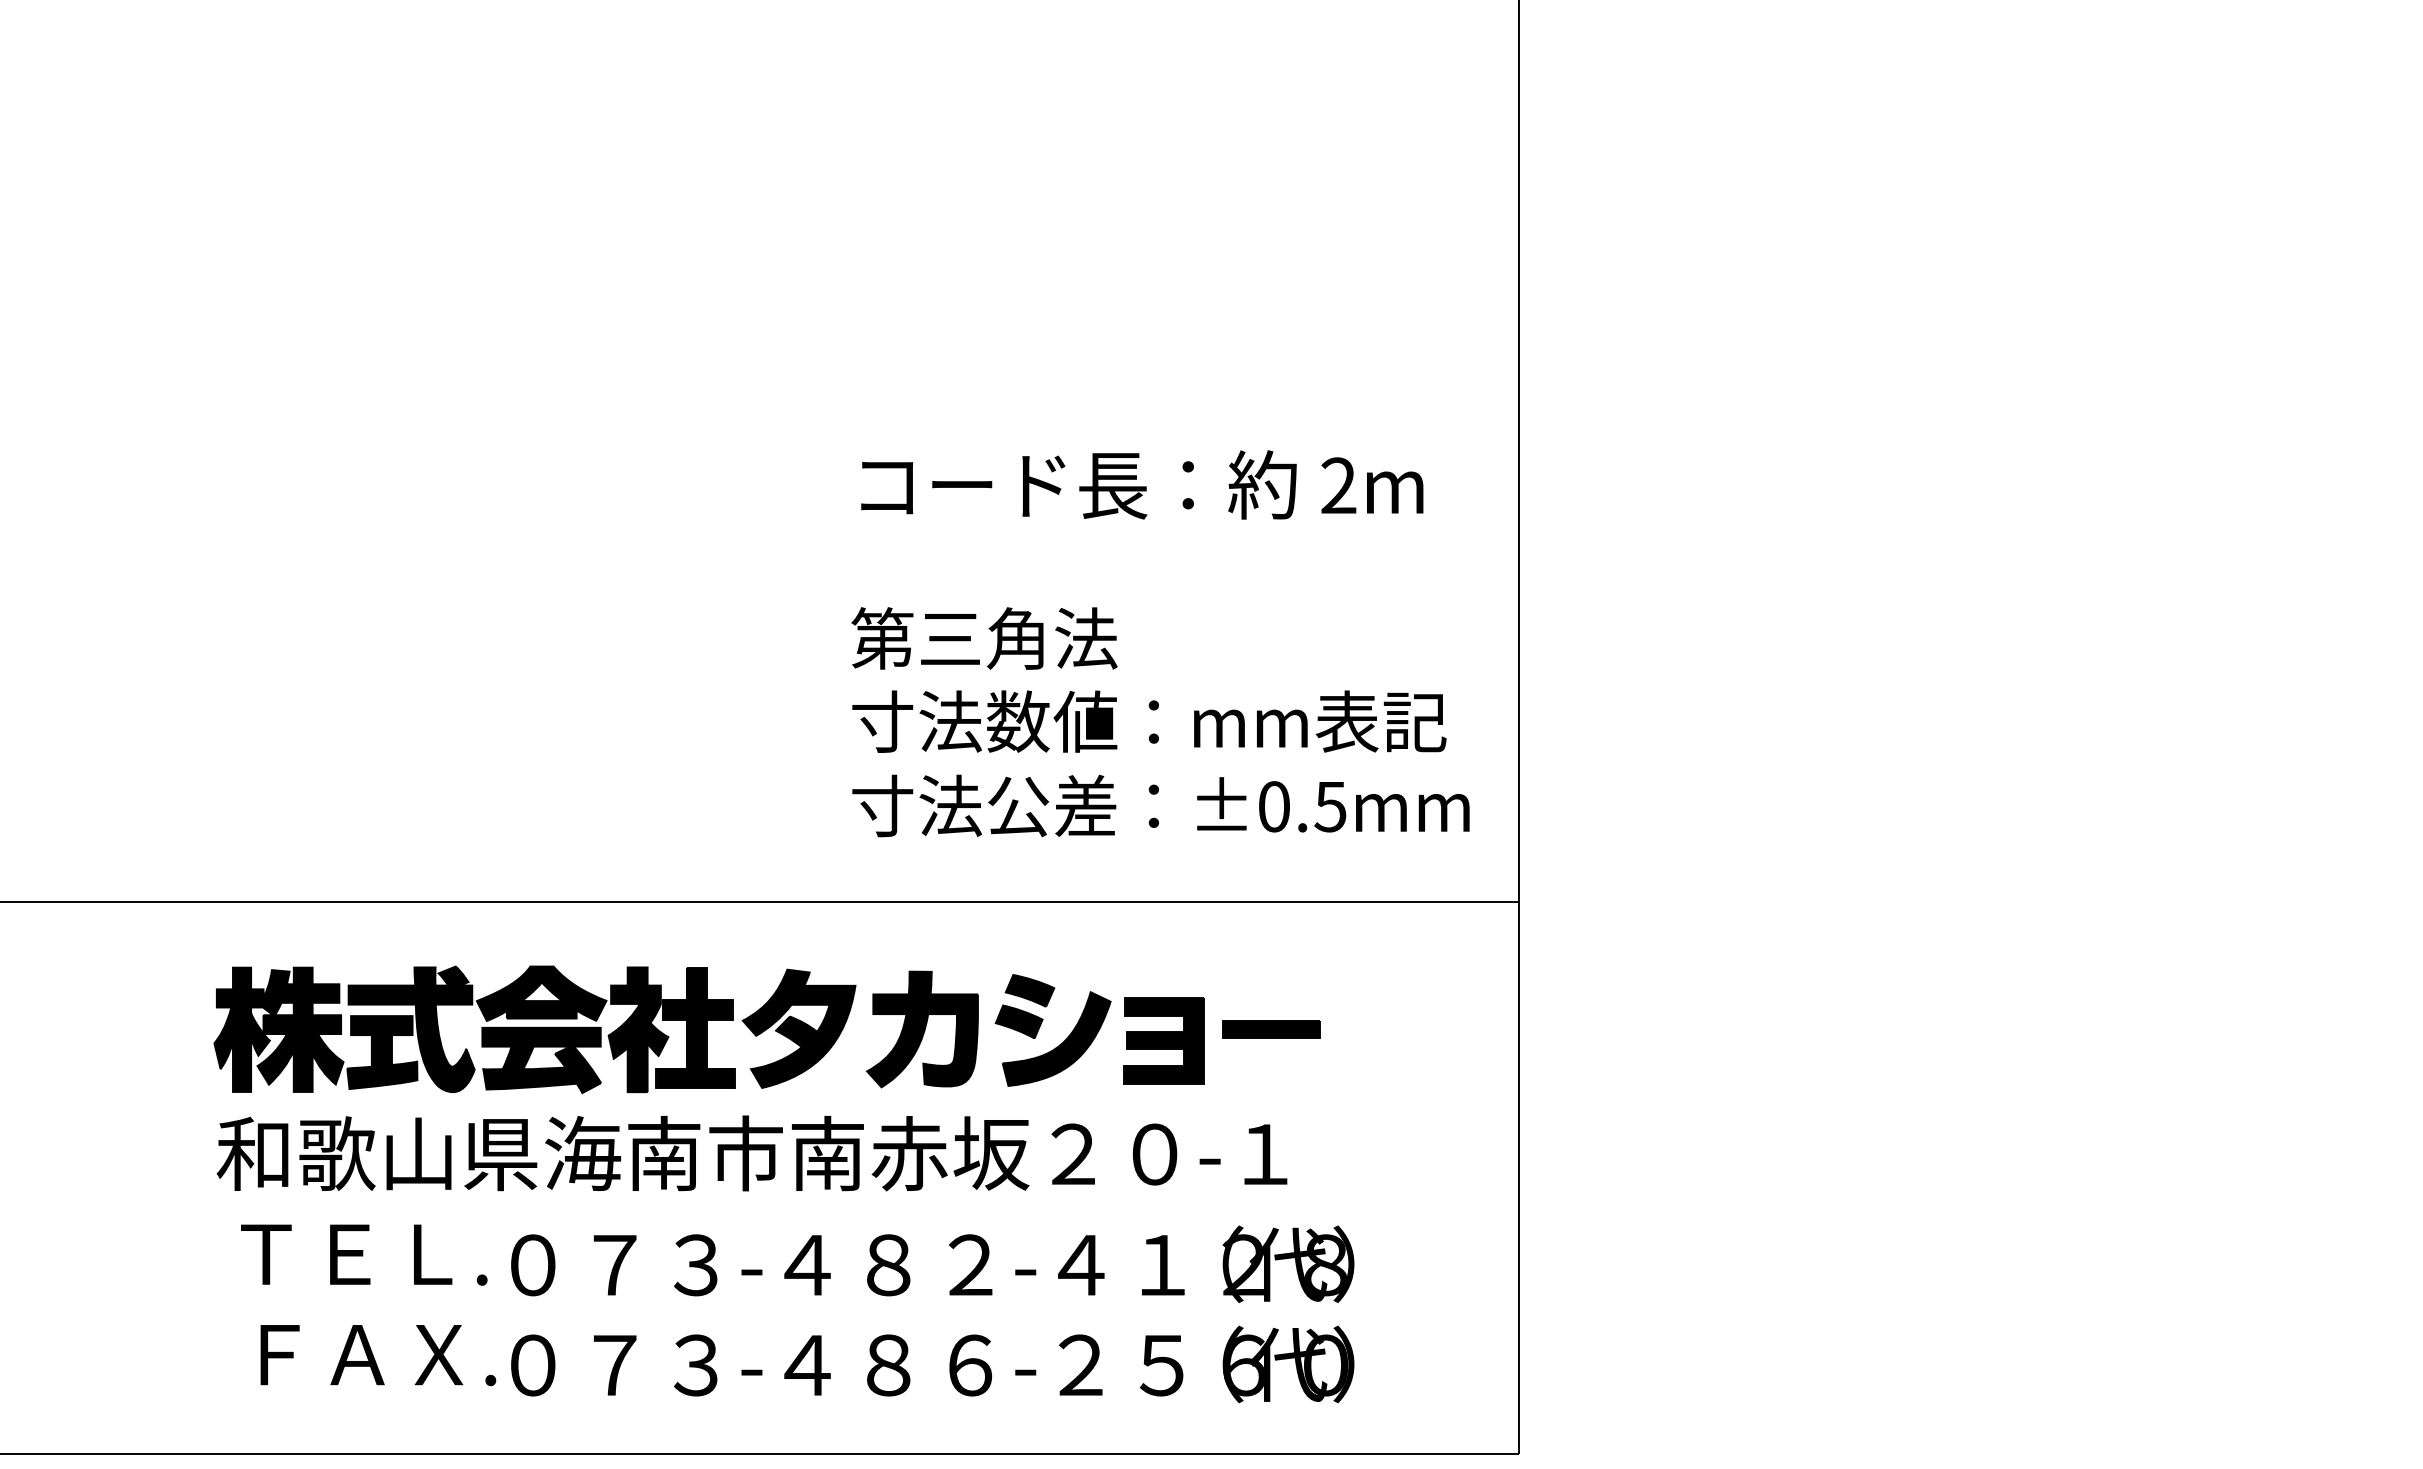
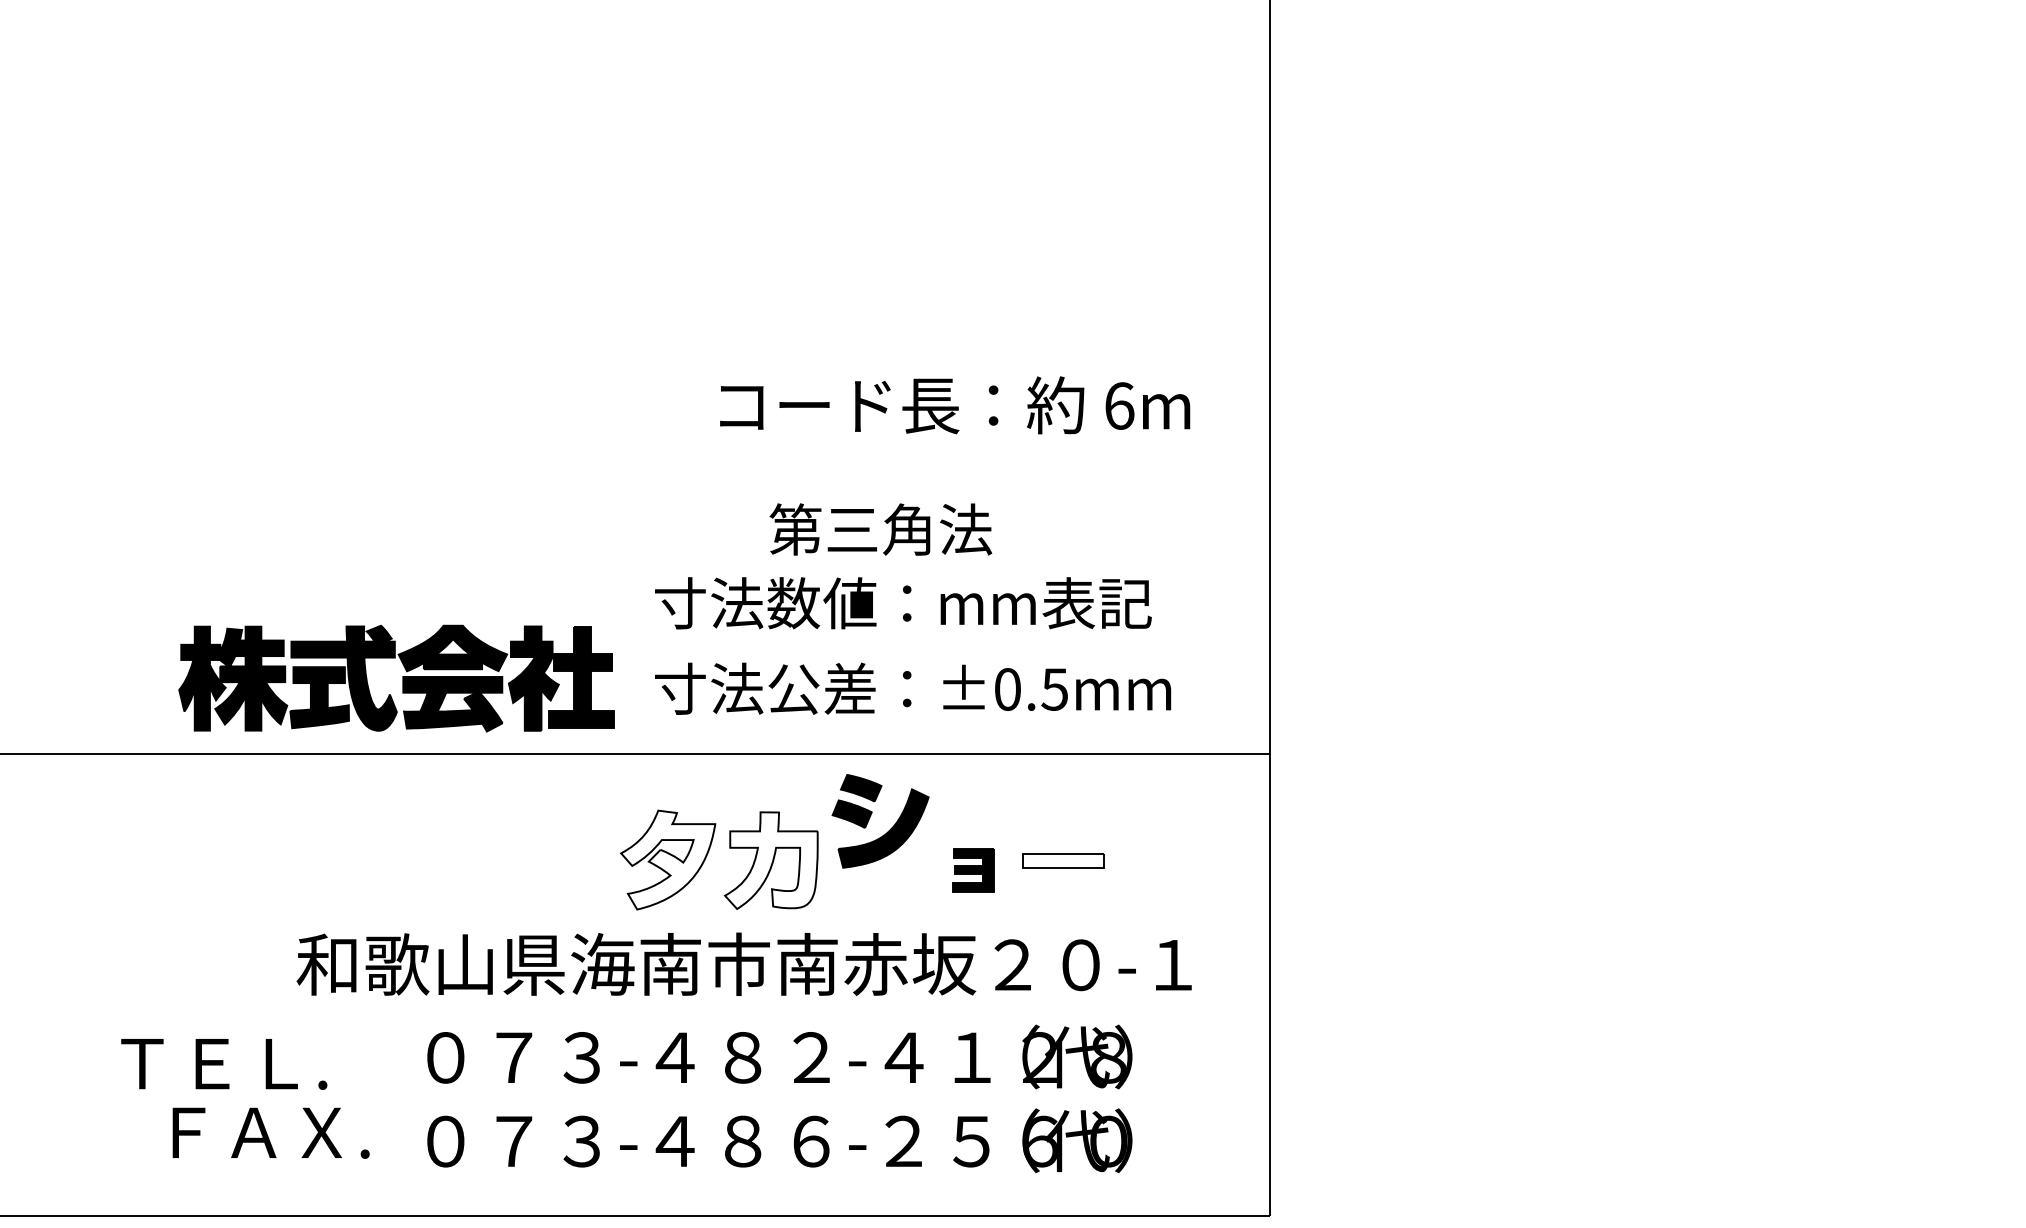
text: (1338, 485) -> (1119, 405), 2m -> 6m
text: (984, 638) -> (880, 529), moved
text: (1149, 721) -> (903, 603), moved
text: (1160, 805) -> (912, 688), moved
part: (1040, 1027) -> (870, 818), moved
fill: (798, 1028) -> (667, 859), removed
part: (481, 1029) -> (402, 678), moved
fill: (922, 1029) -> (771, 860), removed
fill: (1271, 1029) -> (1063, 860), removed
part: (1163, 1040) -> (972, 869), size x0.6
text: (751, 1153) -> (743, 964), moved
text: (364, 1254) -> (224, 1063), moved
text: (378, 1355) -> (271, 1133), moved

